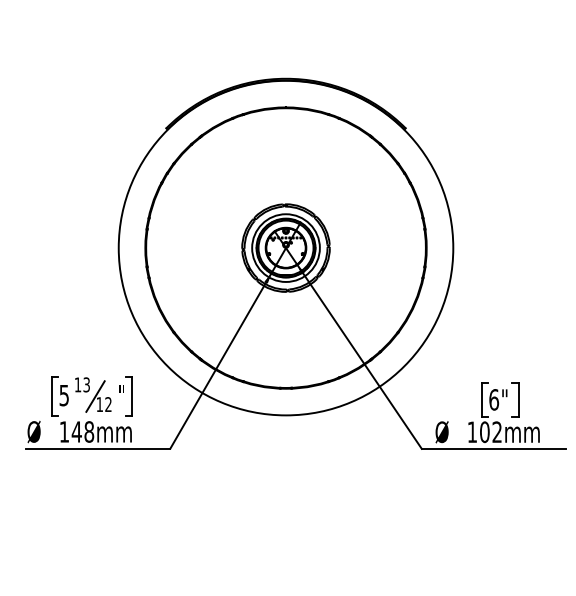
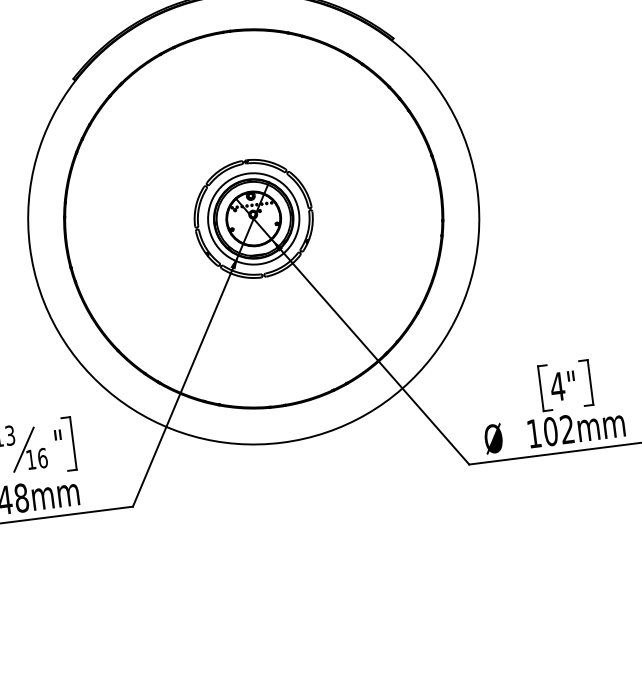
text: (493, 399) -> (556, 386), 6" -> 4"
text: (108, 404) -> (42, 458), 12 -> 16

